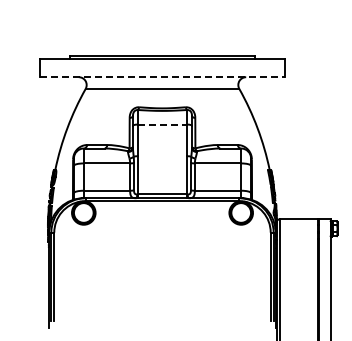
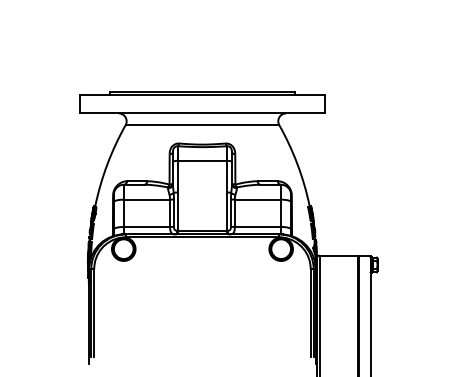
line: (162, 77) -> (202, 113), dashed -> solid
line: (162, 124) -> (202, 160), dashed -> solid

